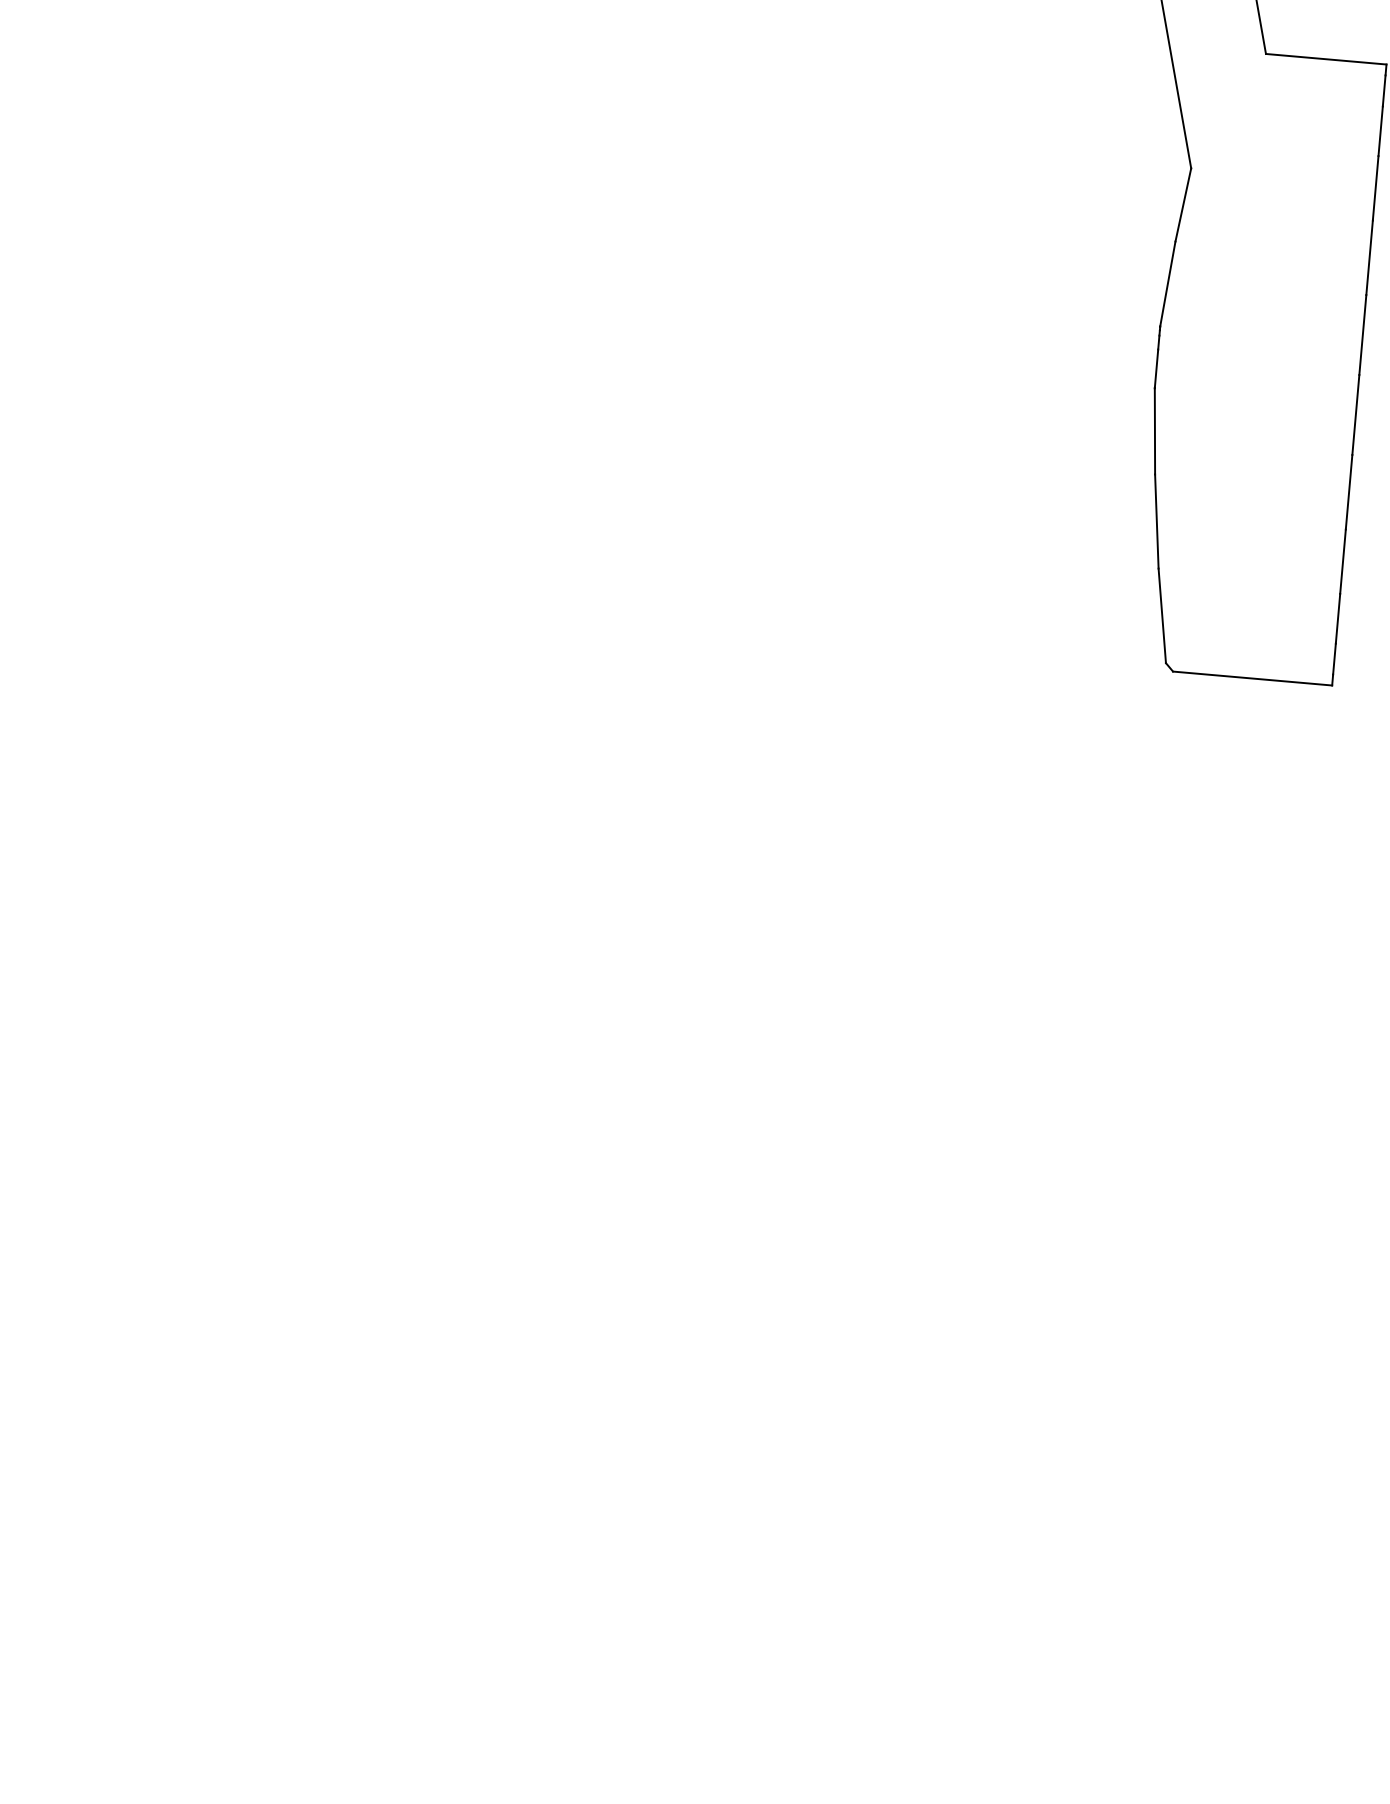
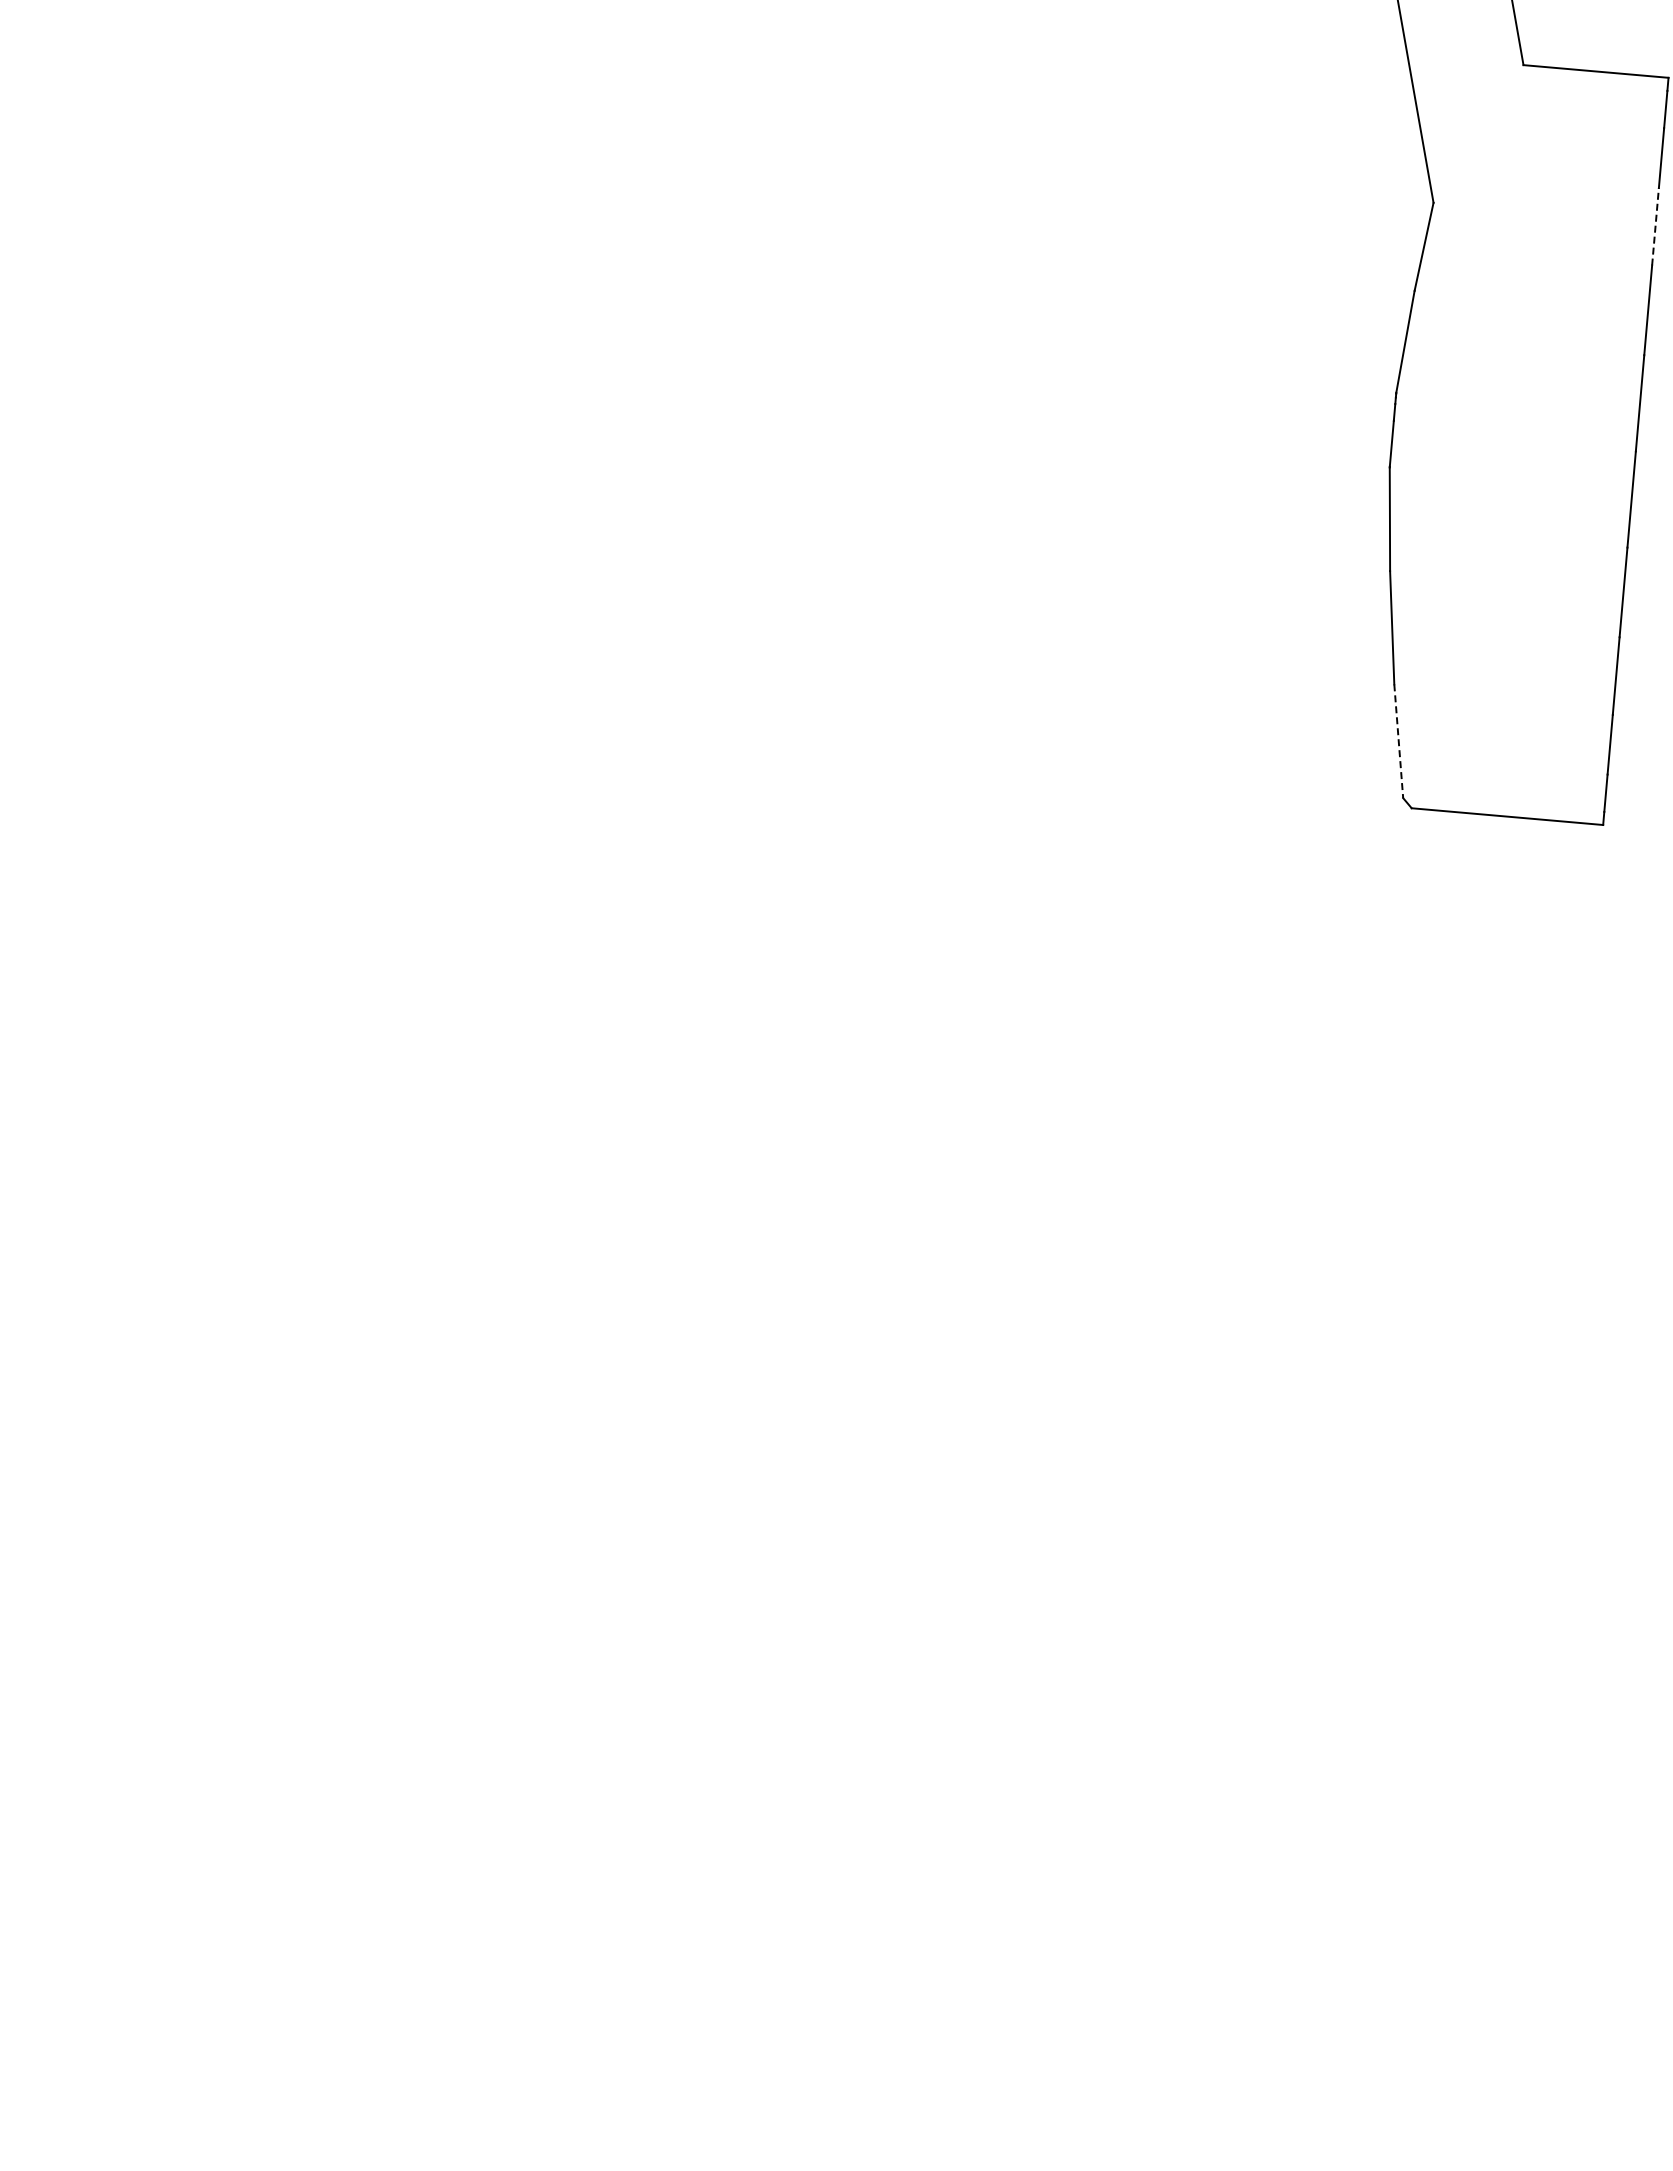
line: (1375, 188) -> (1655, 226), solid -> dashed
line: (1162, 616) -> (1398, 741), solid -> dashed

